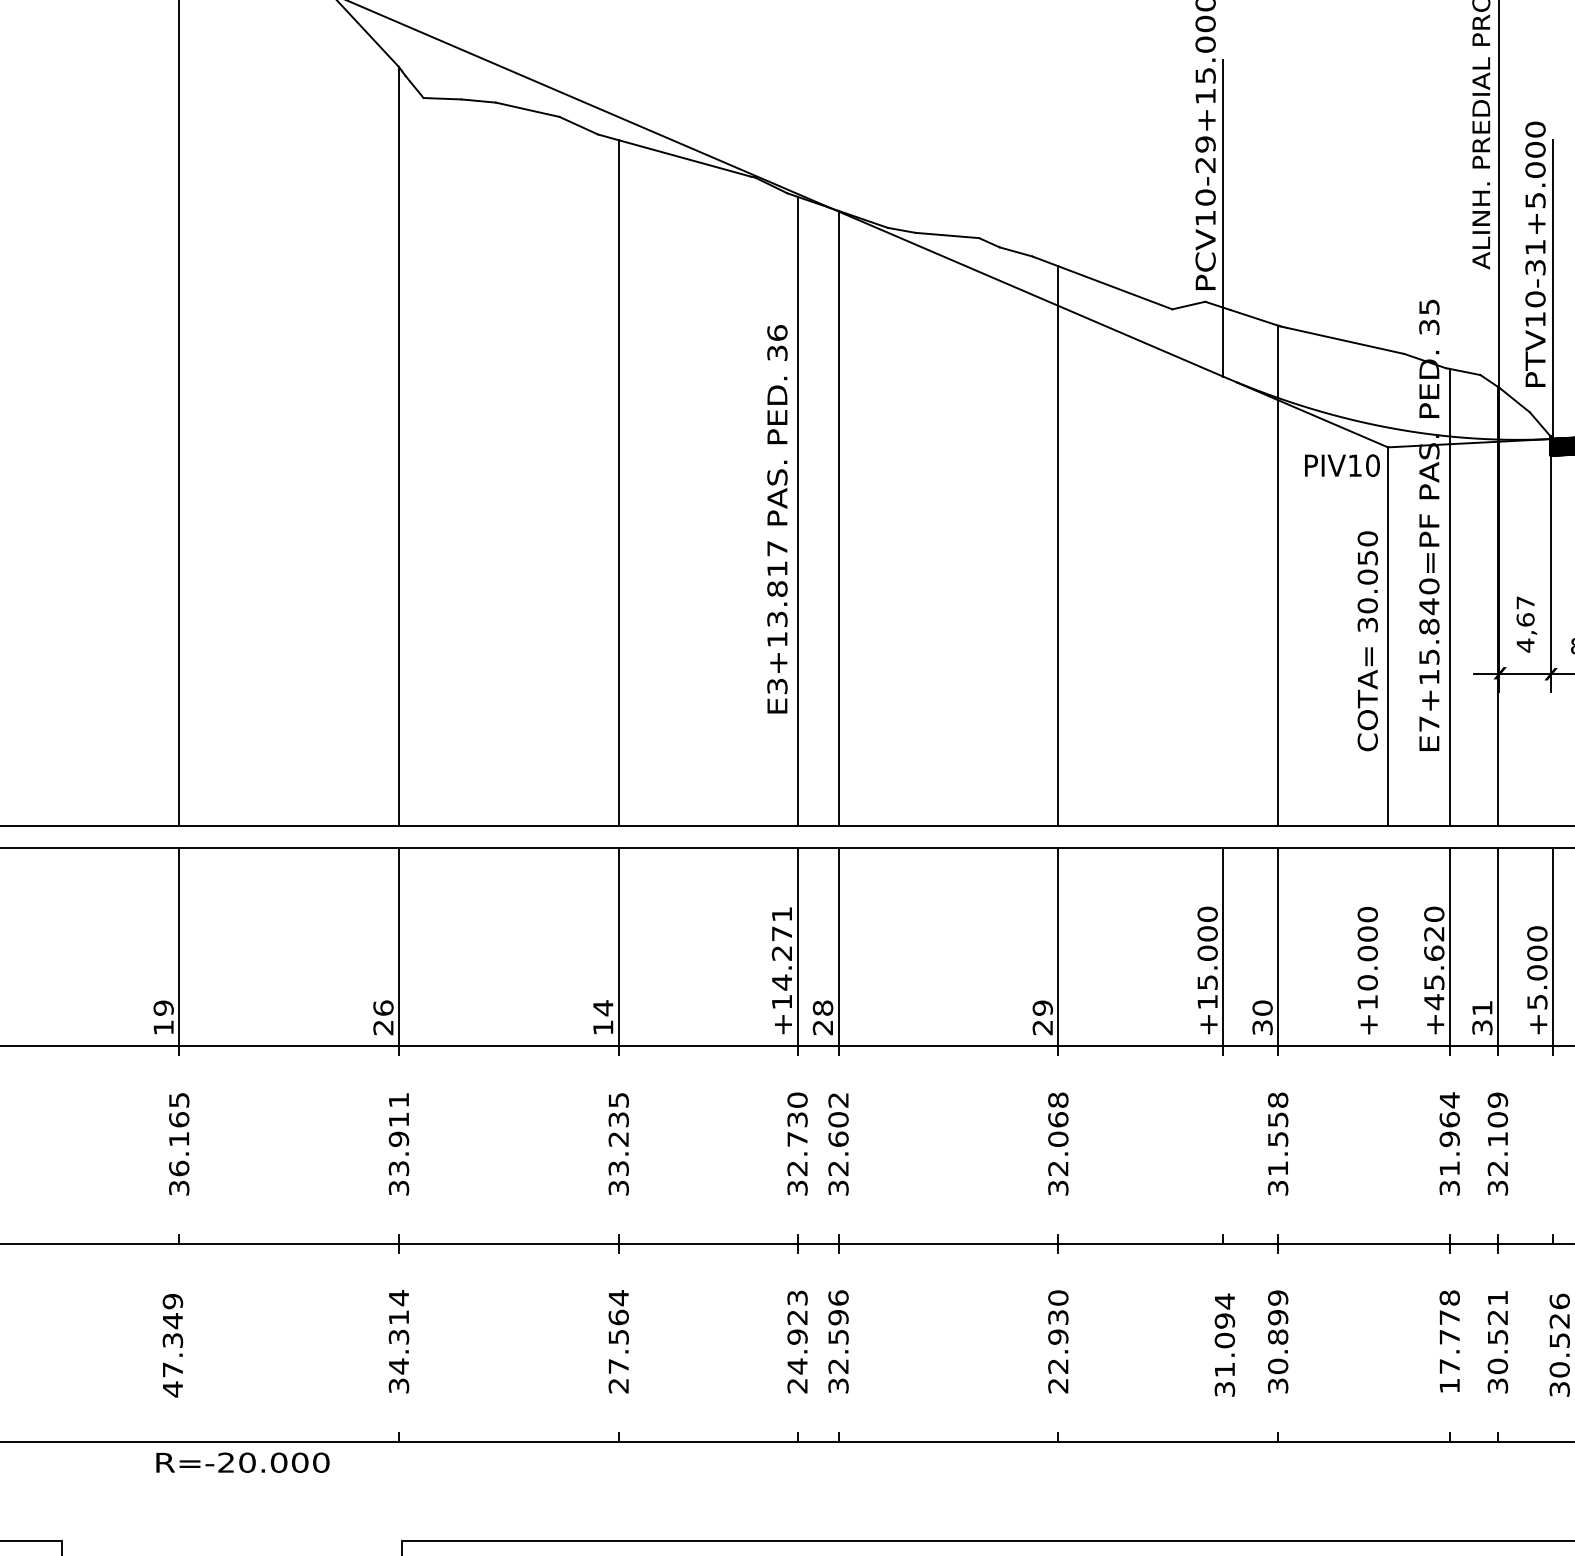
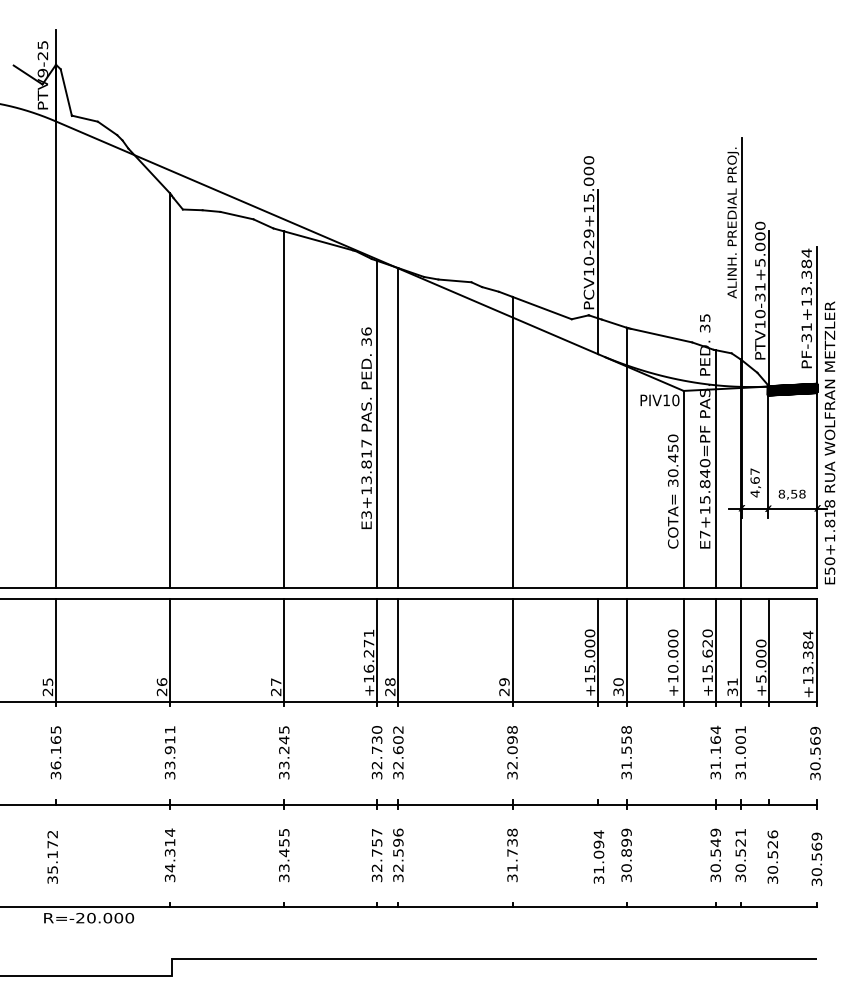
text: (1368, 577) -> (673, 458), 30.050 -> 30.450
line: (1387, 951) -> (683, 652), added
text: (781, 981) -> (368, 668), +14.271 -> +16.271
text: (1433, 1001) -> (707, 678), +45.620 -> +15.620
text: (162, 1018) -> (47, 687), 19 -> 25
text: (603, 1018) -> (276, 687), 14 -> 27
text: (619, 1120) -> (284, 740), 33.235 -> 33.245
text: (1058, 1120) -> (512, 740), 32.068 -> 32.098
text: (1497, 1134) -> (740, 747), 32.109 -> 31.001
text: (1449, 1139) -> (715, 750), 31.964 -> 31.164
text: (619, 1342) -> (284, 855), 27.564 -> 33.455
text: (796, 1342) -> (376, 855), 24.923 -> 32.757
text: (1058, 1342) -> (512, 855), 22.930 -> 31.738
text: (1449, 1342) -> (715, 855), 17.778 -> 30.549
text: (172, 1345) -> (52, 857), 47.349 -> 35.172

